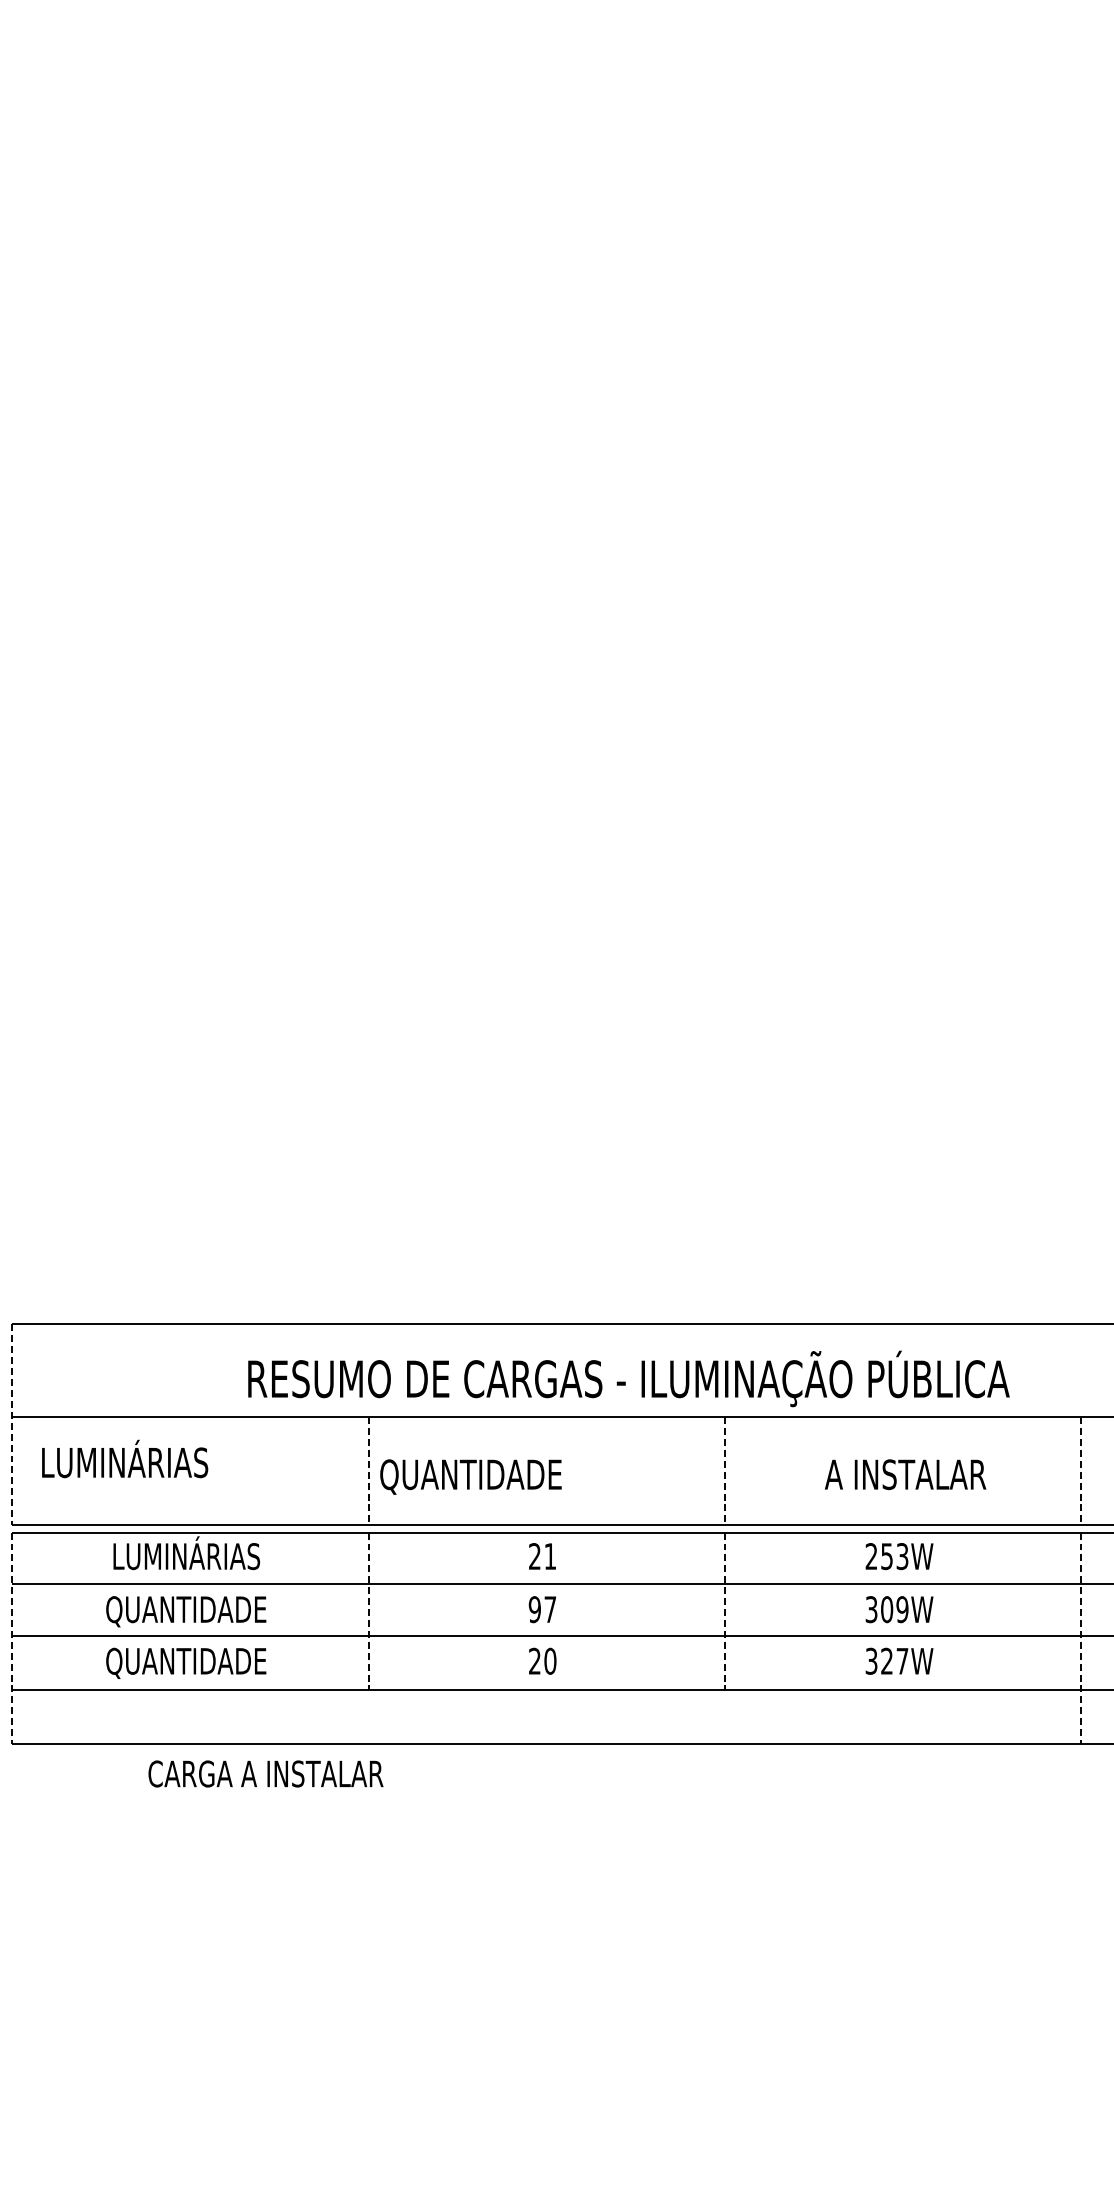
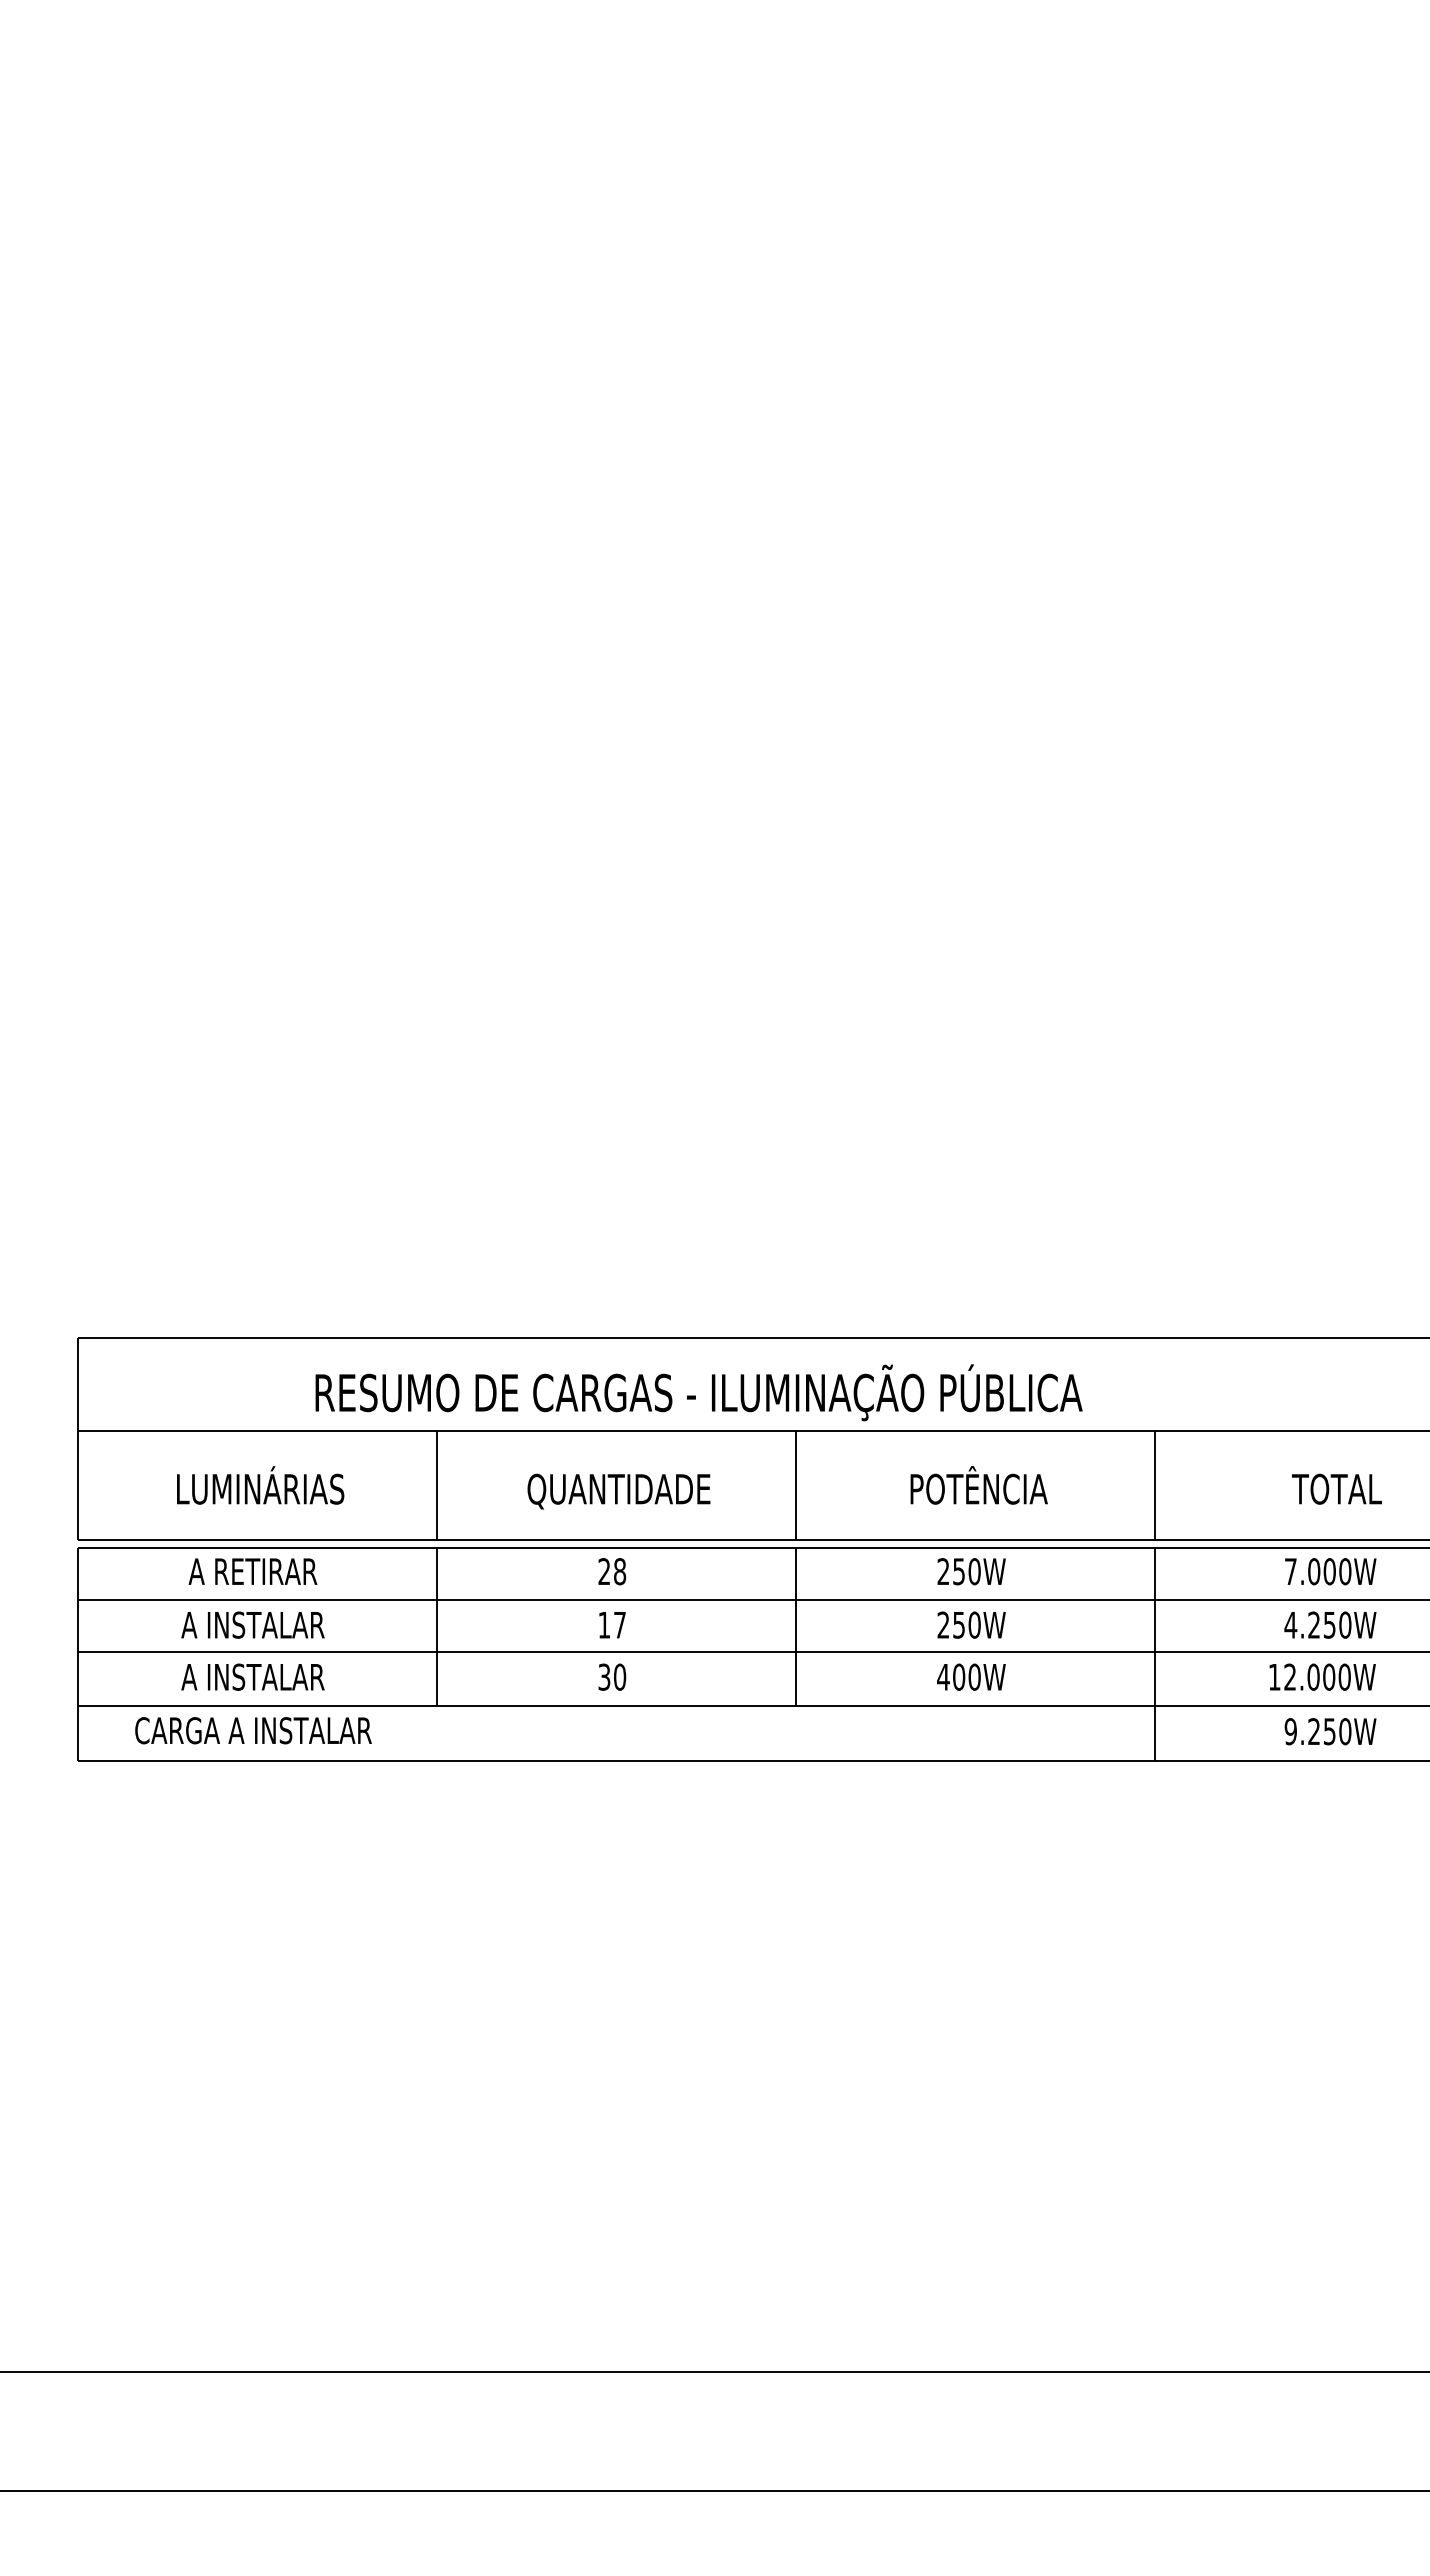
line: (11, 1424) -> (77, 1438), dashed -> solid
text: (124, 1459) -> (260, 1485), moved
line: (368, 1470) -> (436, 1485), dashed -> solid
line: (724, 1470) -> (795, 1485), dashed -> solid
text: (905, 1470) -> (977, 1485), A INSTALAR -> POTÊNCIA
line: (1081, 1470) -> (1154, 1485), dashed -> solid
text: (470, 1476) -> (618, 1491), moved
text: (186, 1553) -> (253, 1568), LUMINÁRIAS -> A RETIRAR
text: (550, 1556) -> (620, 1571), 21 -> 28
text: (902, 1556) -> (974, 1571), 253W -> 250W
text: (535, 1608) -> (604, 1624), 97 -> 17
text: (886, 1608) -> (958, 1624), 309W -> 250W
text: (185, 1610) -> (252, 1626), QUANTIDADE -> A INSTALAR
line: (368, 1611) -> (436, 1627), dashed -> solid
line: (724, 1611) -> (795, 1627), dashed -> solid
line: (11, 1638) -> (77, 1654), dashed -> solid
line: (1081, 1638) -> (1154, 1654), dashed -> solid
text: (535, 1660) -> (604, 1676), 20 -> 30
text: (886, 1660) -> (958, 1676), 327W -> 400W
text: (185, 1663) -> (252, 1679), QUANTIDADE -> A INSTALAR
text: (265, 1773) -> (253, 1730), moved

